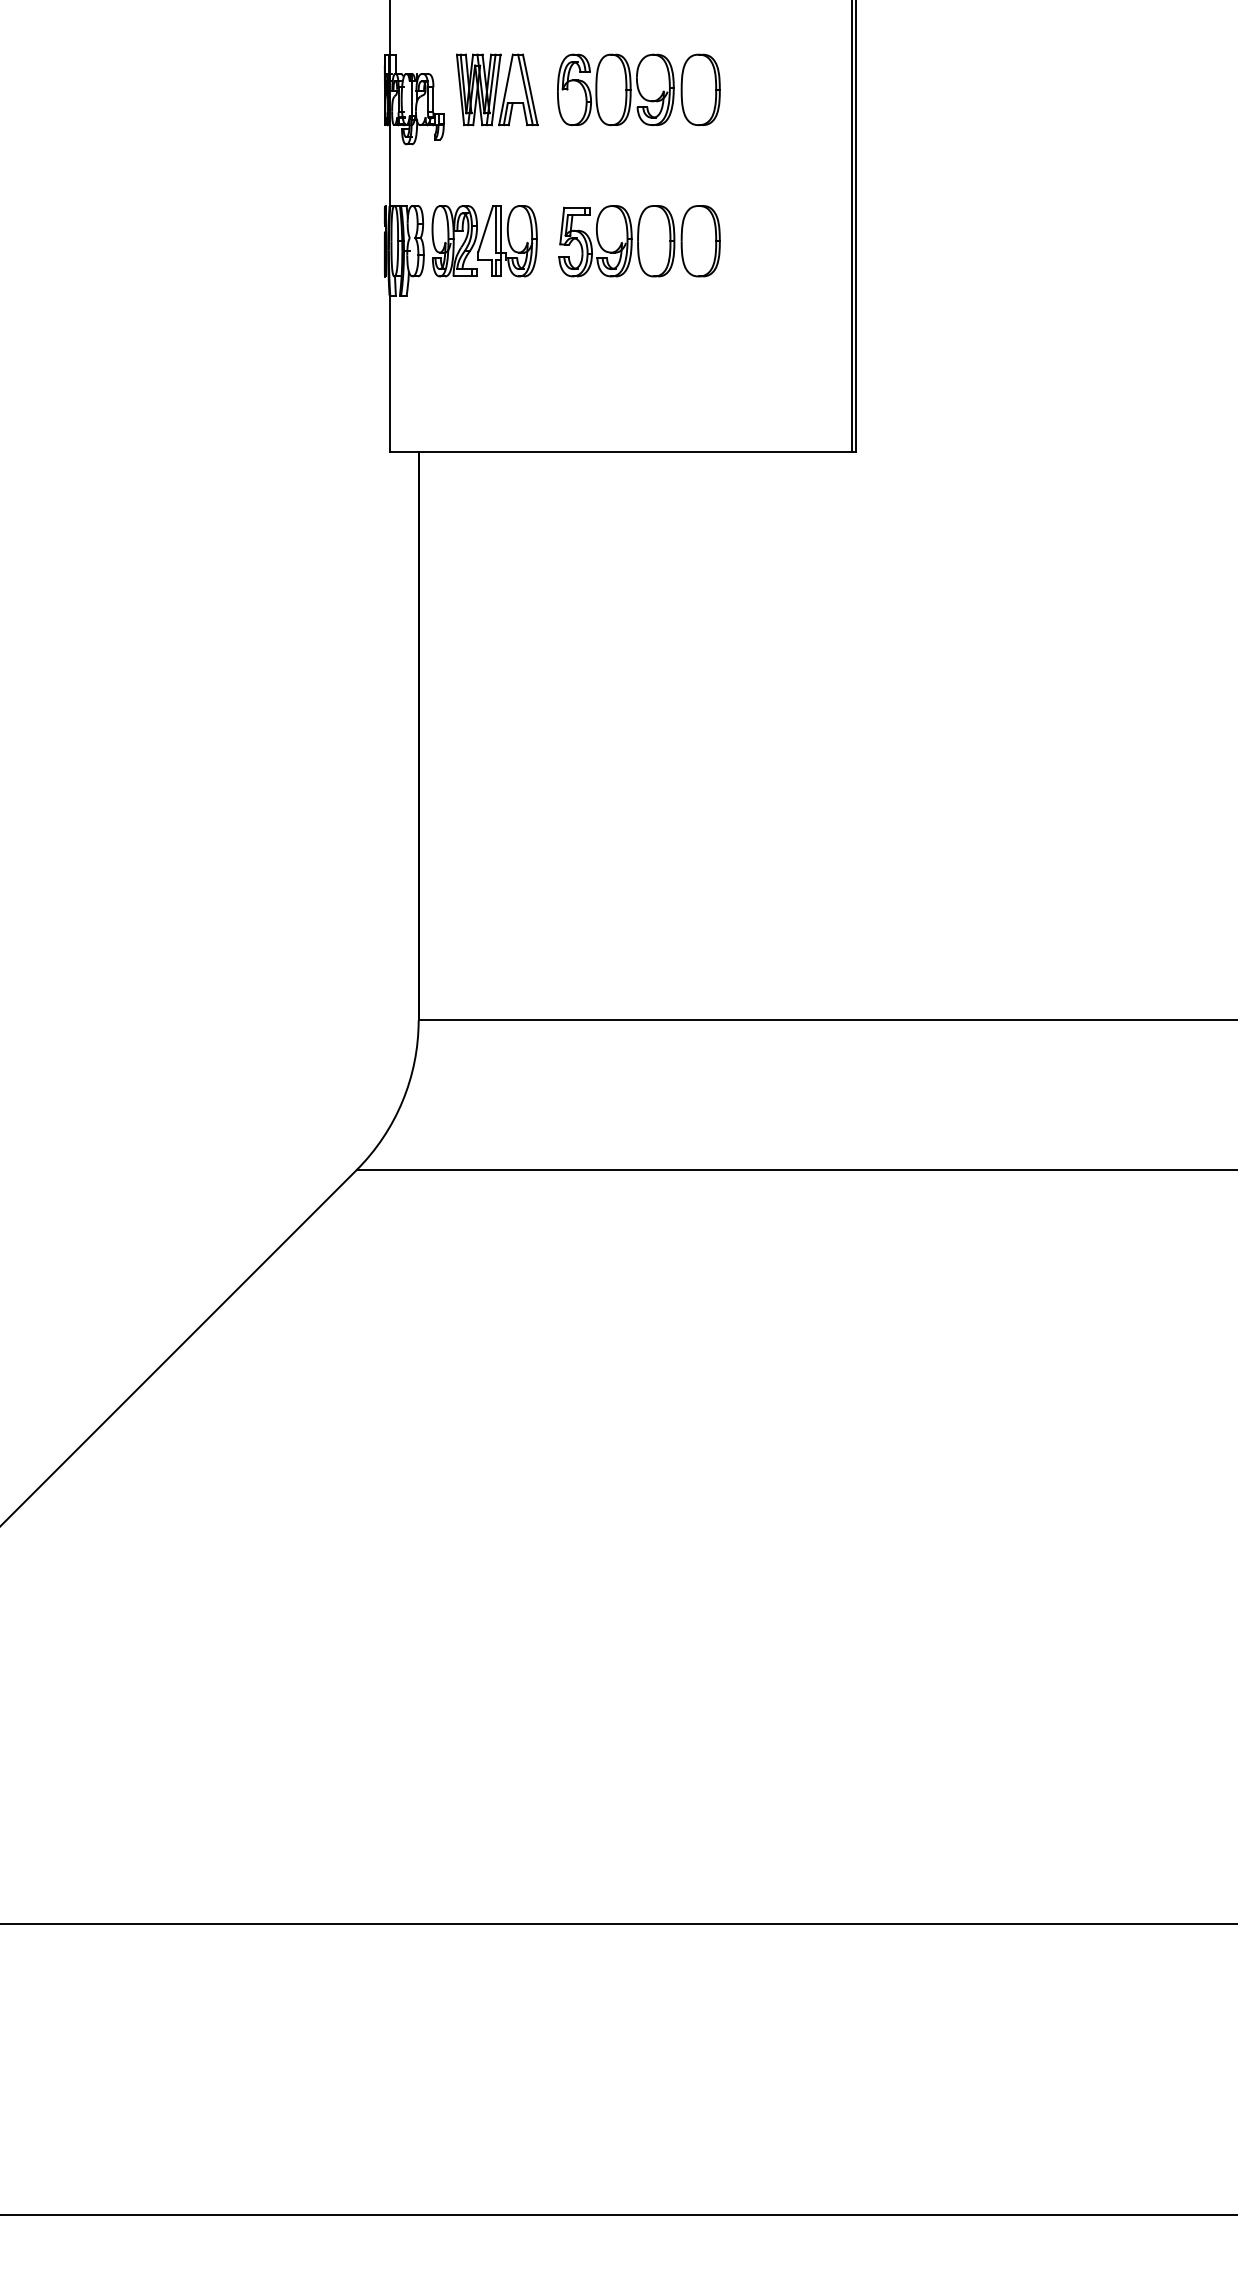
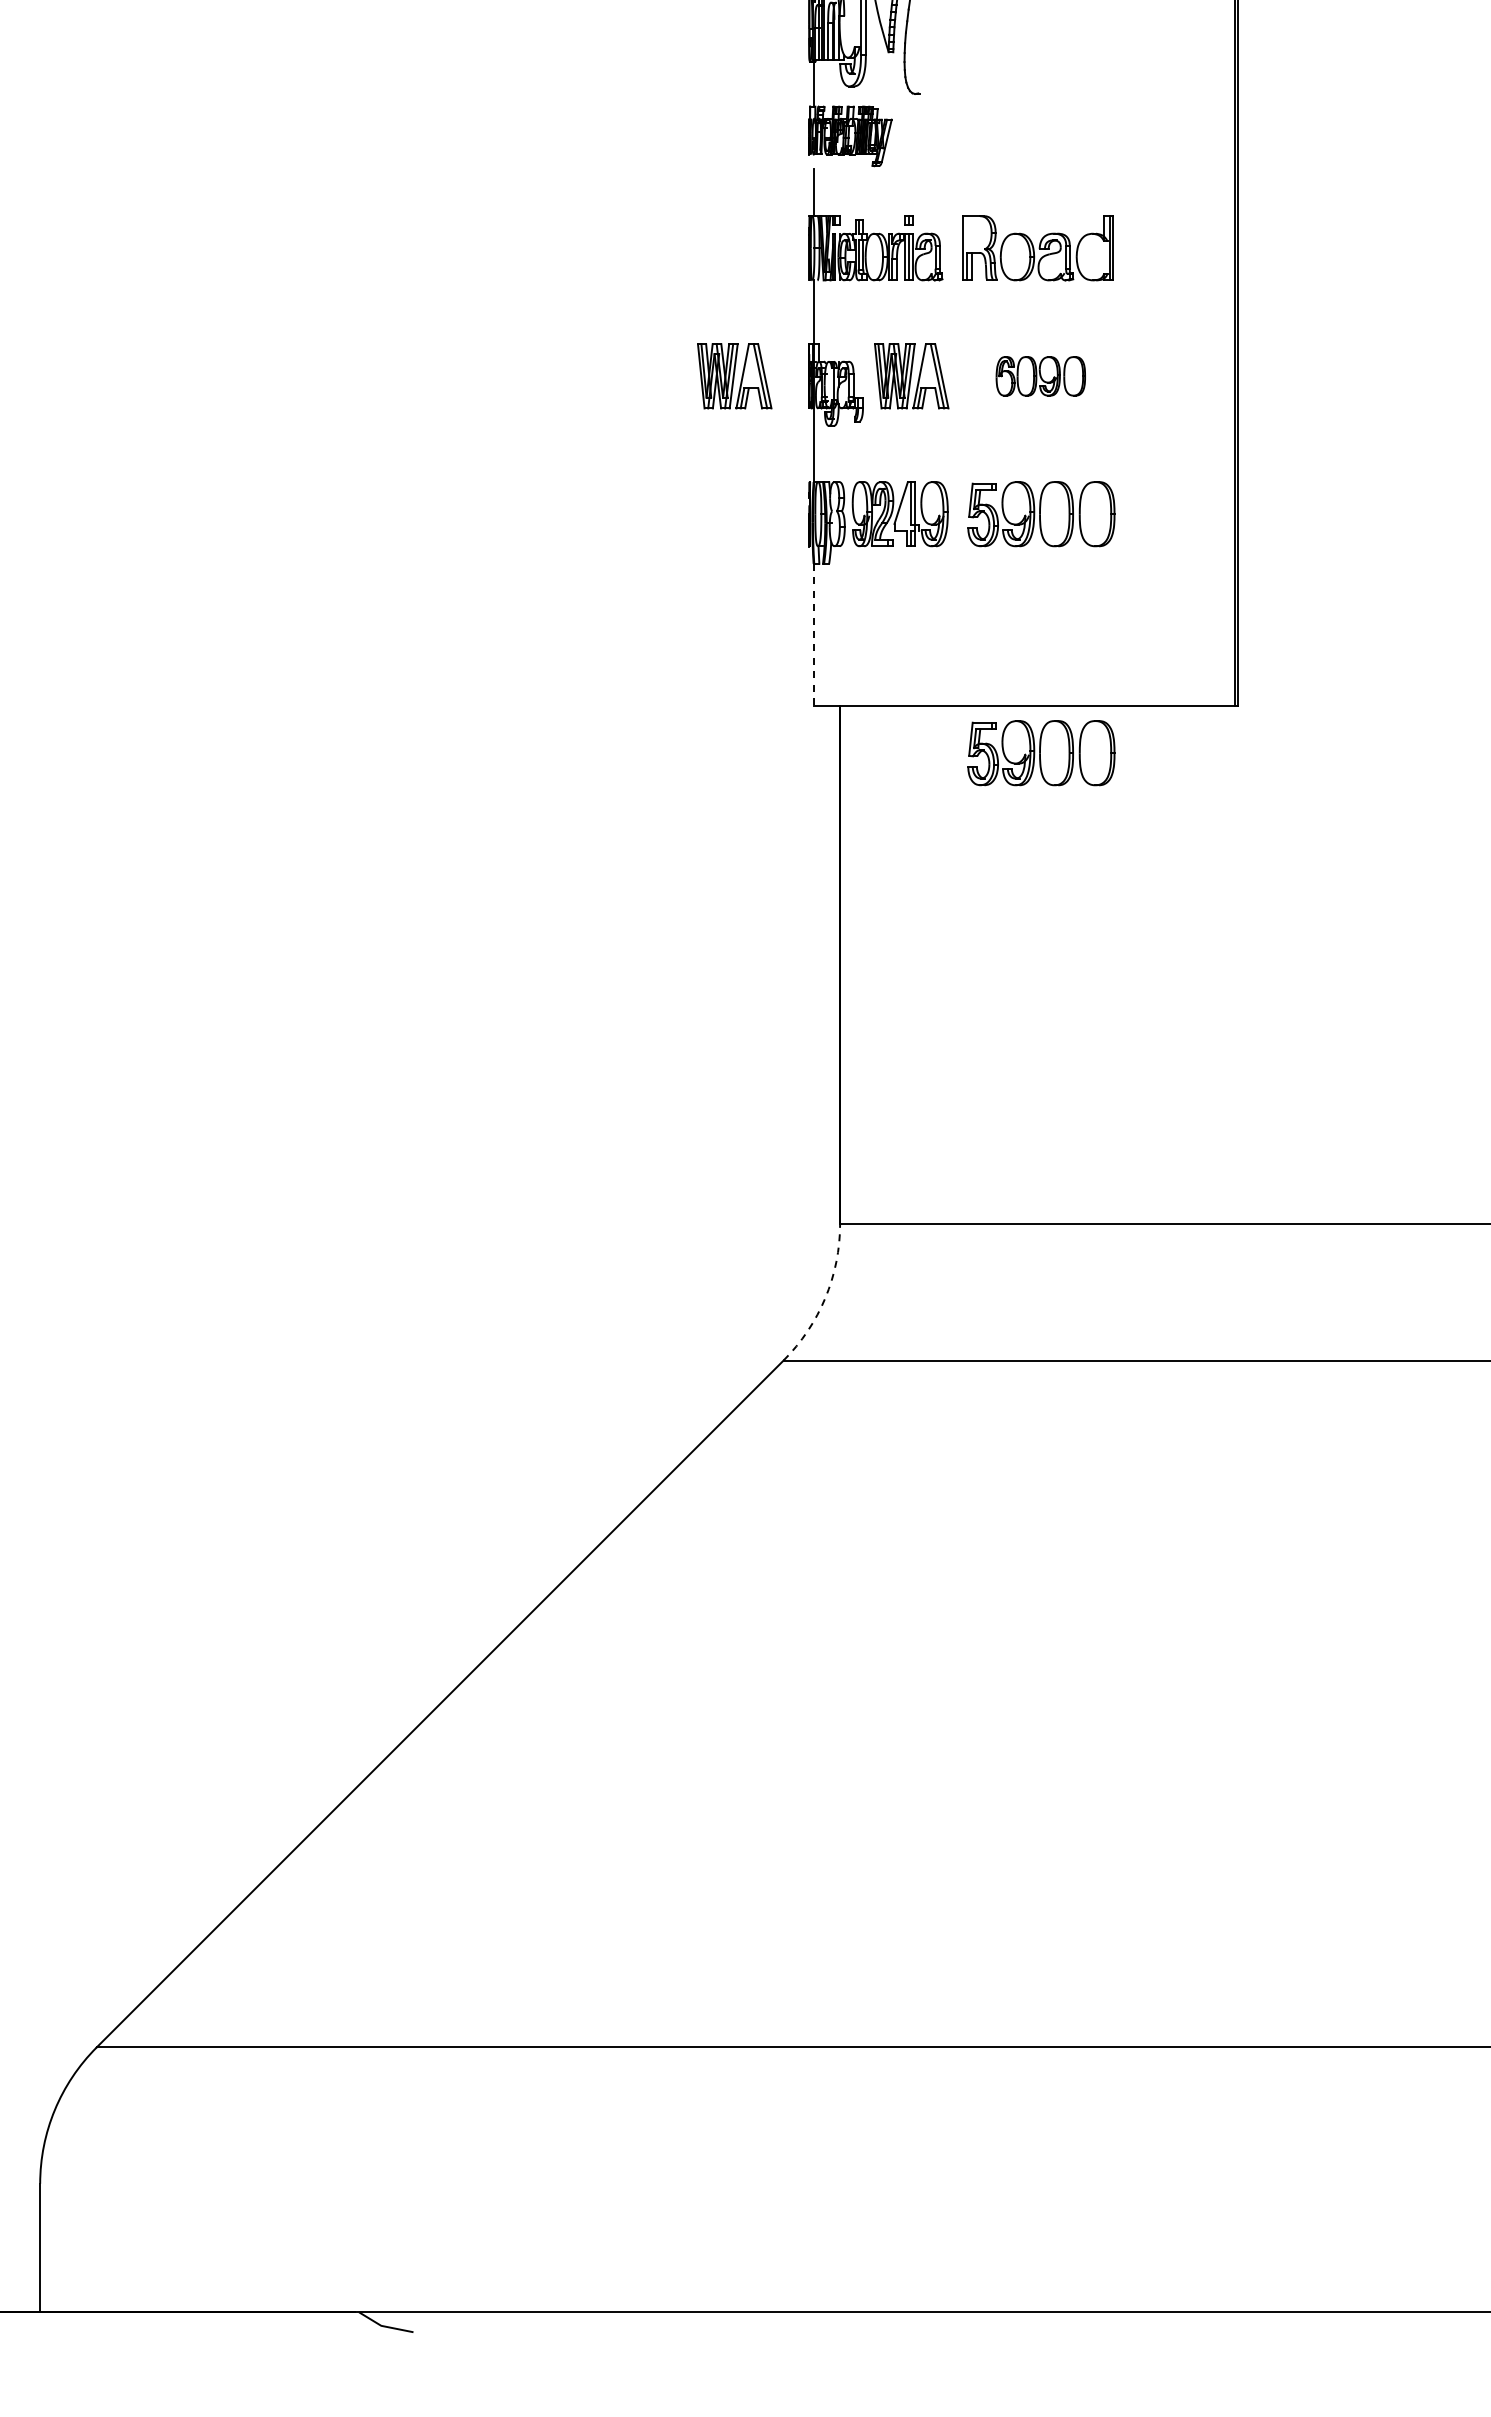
part: (302, 90) -> (734, 376), added
part: (638, 90) -> (1040, 376), size x0.6
line: (390, 374) -> (814, 635), solid -> dashed
part: (639, 503) -> (1041, 753), added
arc: (402, 1100) -> (825, 1297), solid -> dashed

